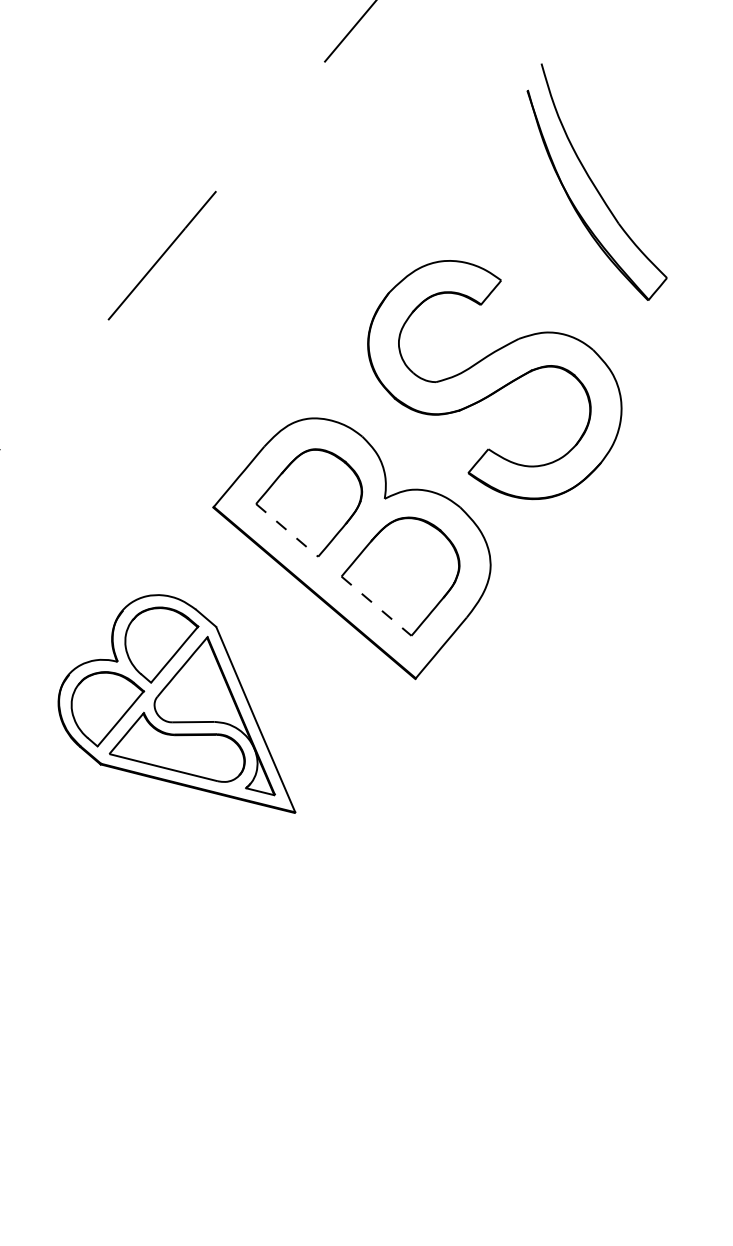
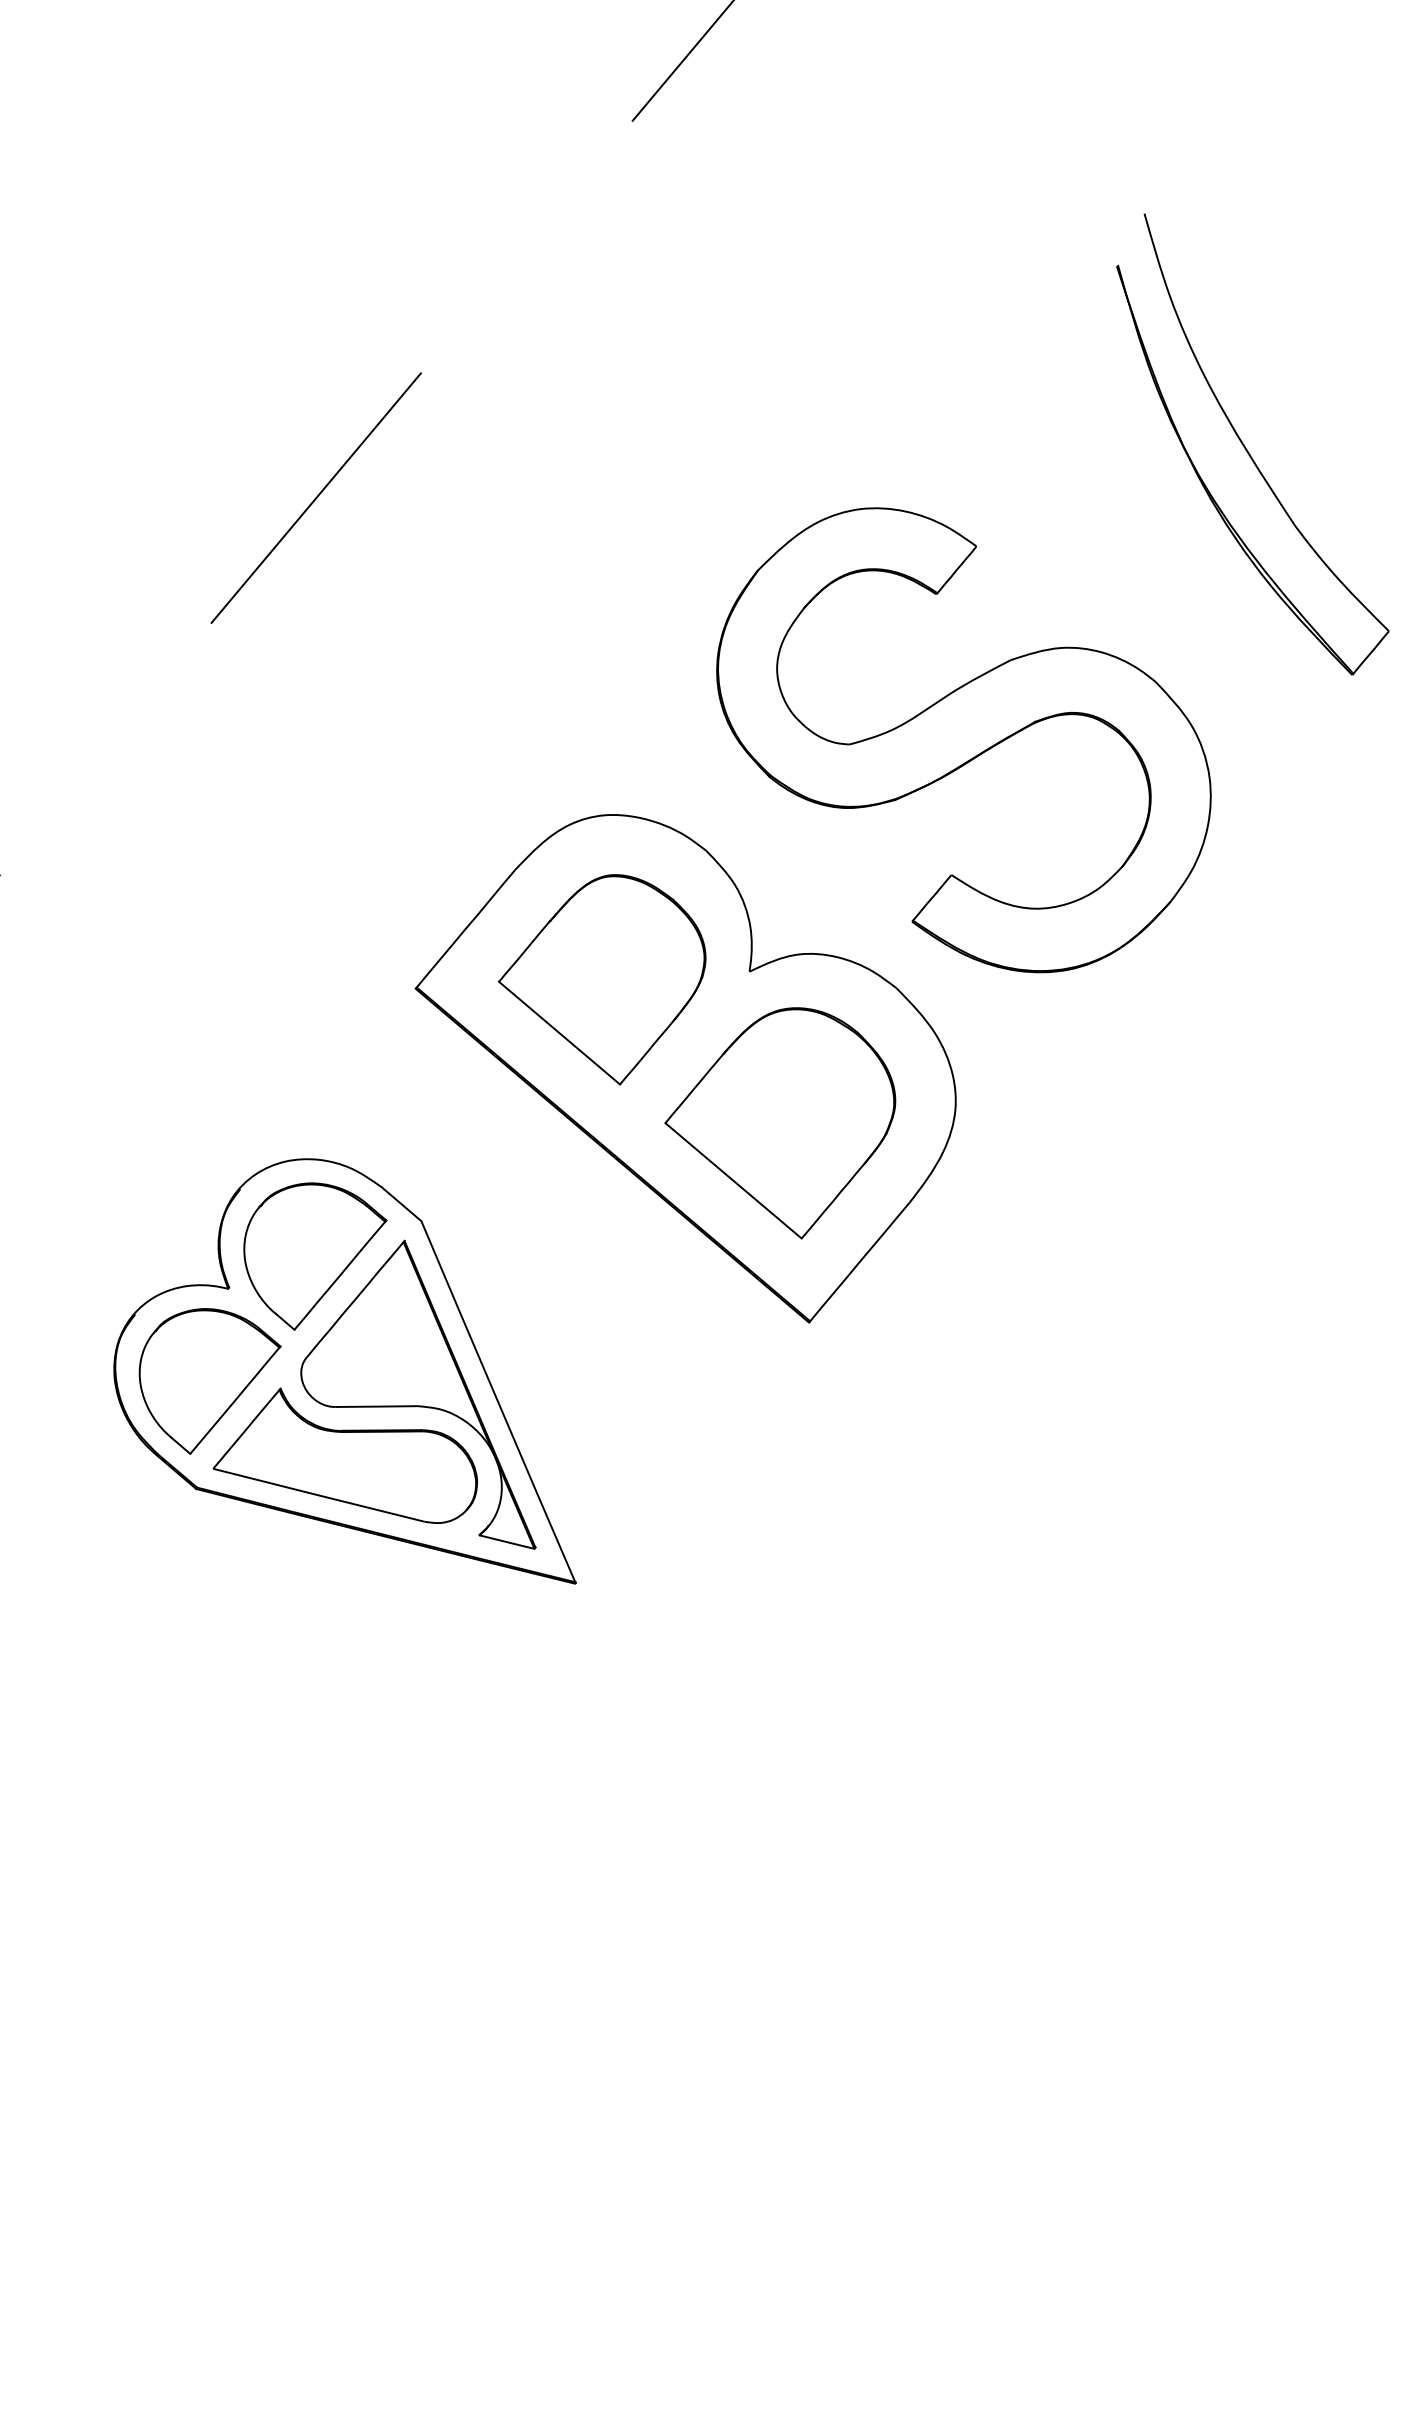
part: (596, 181) -> (1251, 443), moved
line: (287, 530) -> (560, 1033), dashed -> solid
line: (376, 606) -> (733, 1181), dashed -> solid

